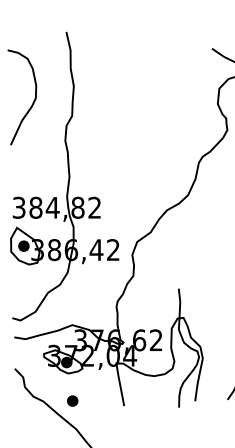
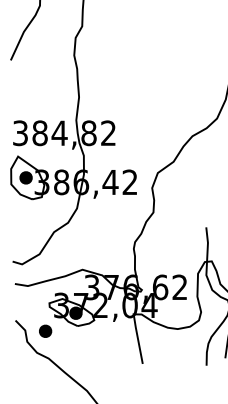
part: (72, 400) -> (45, 330), moved

